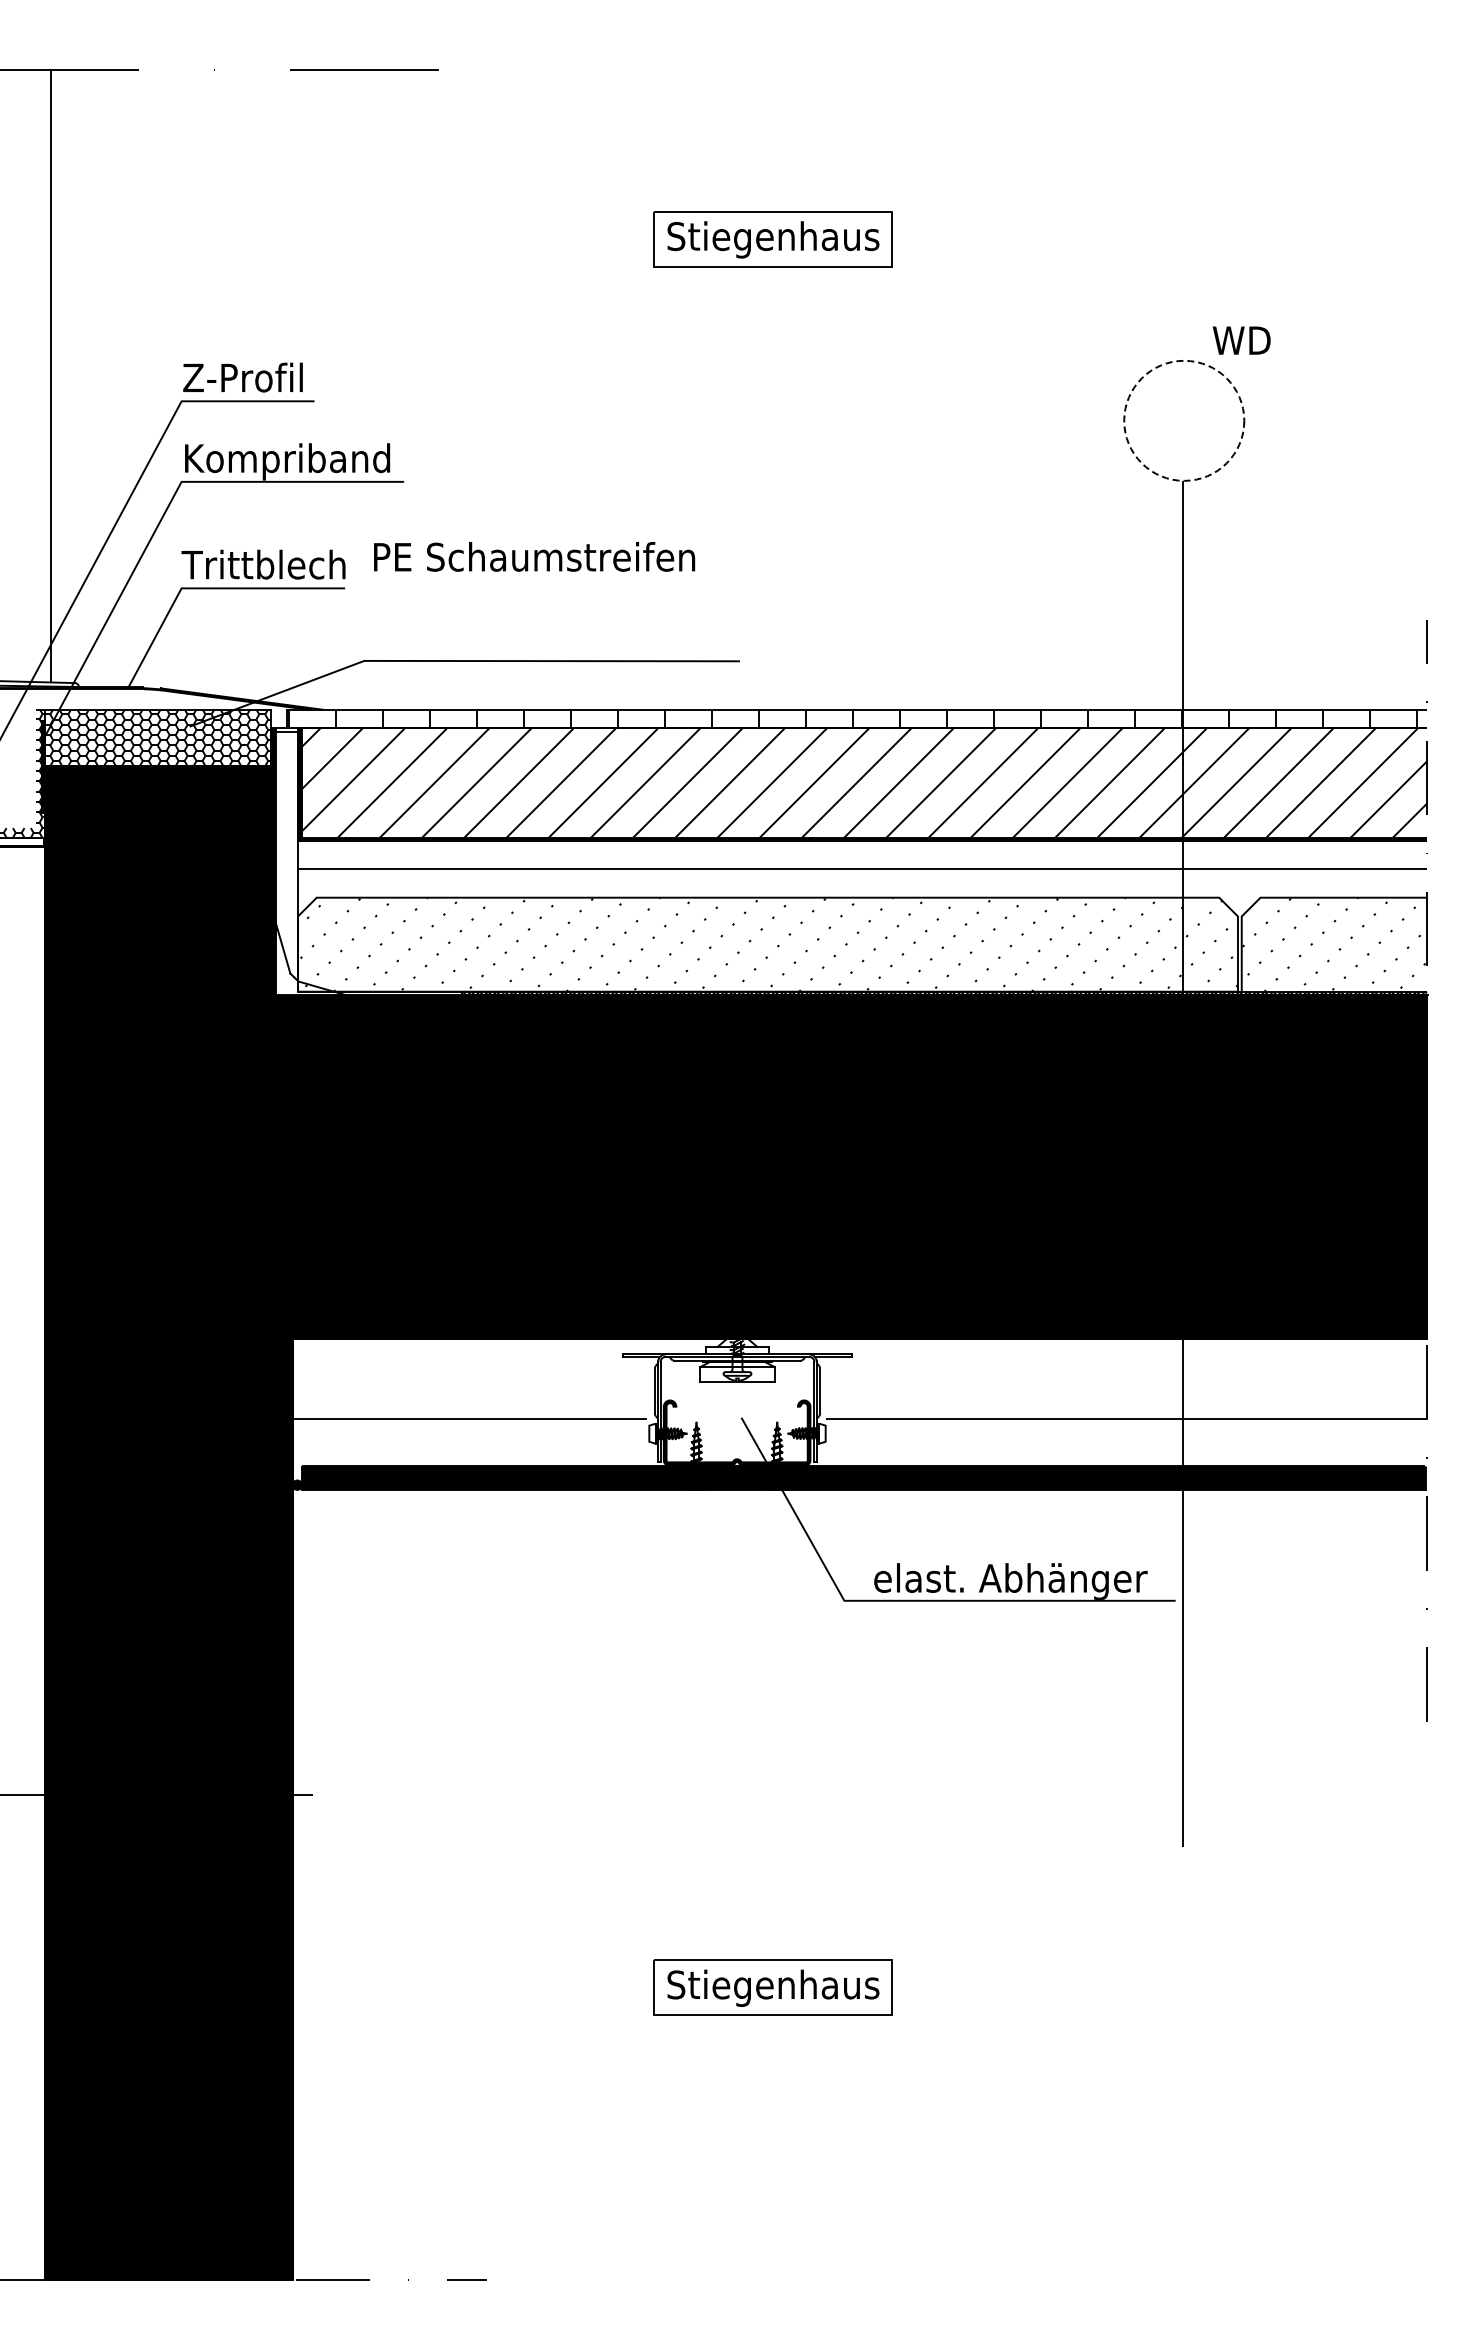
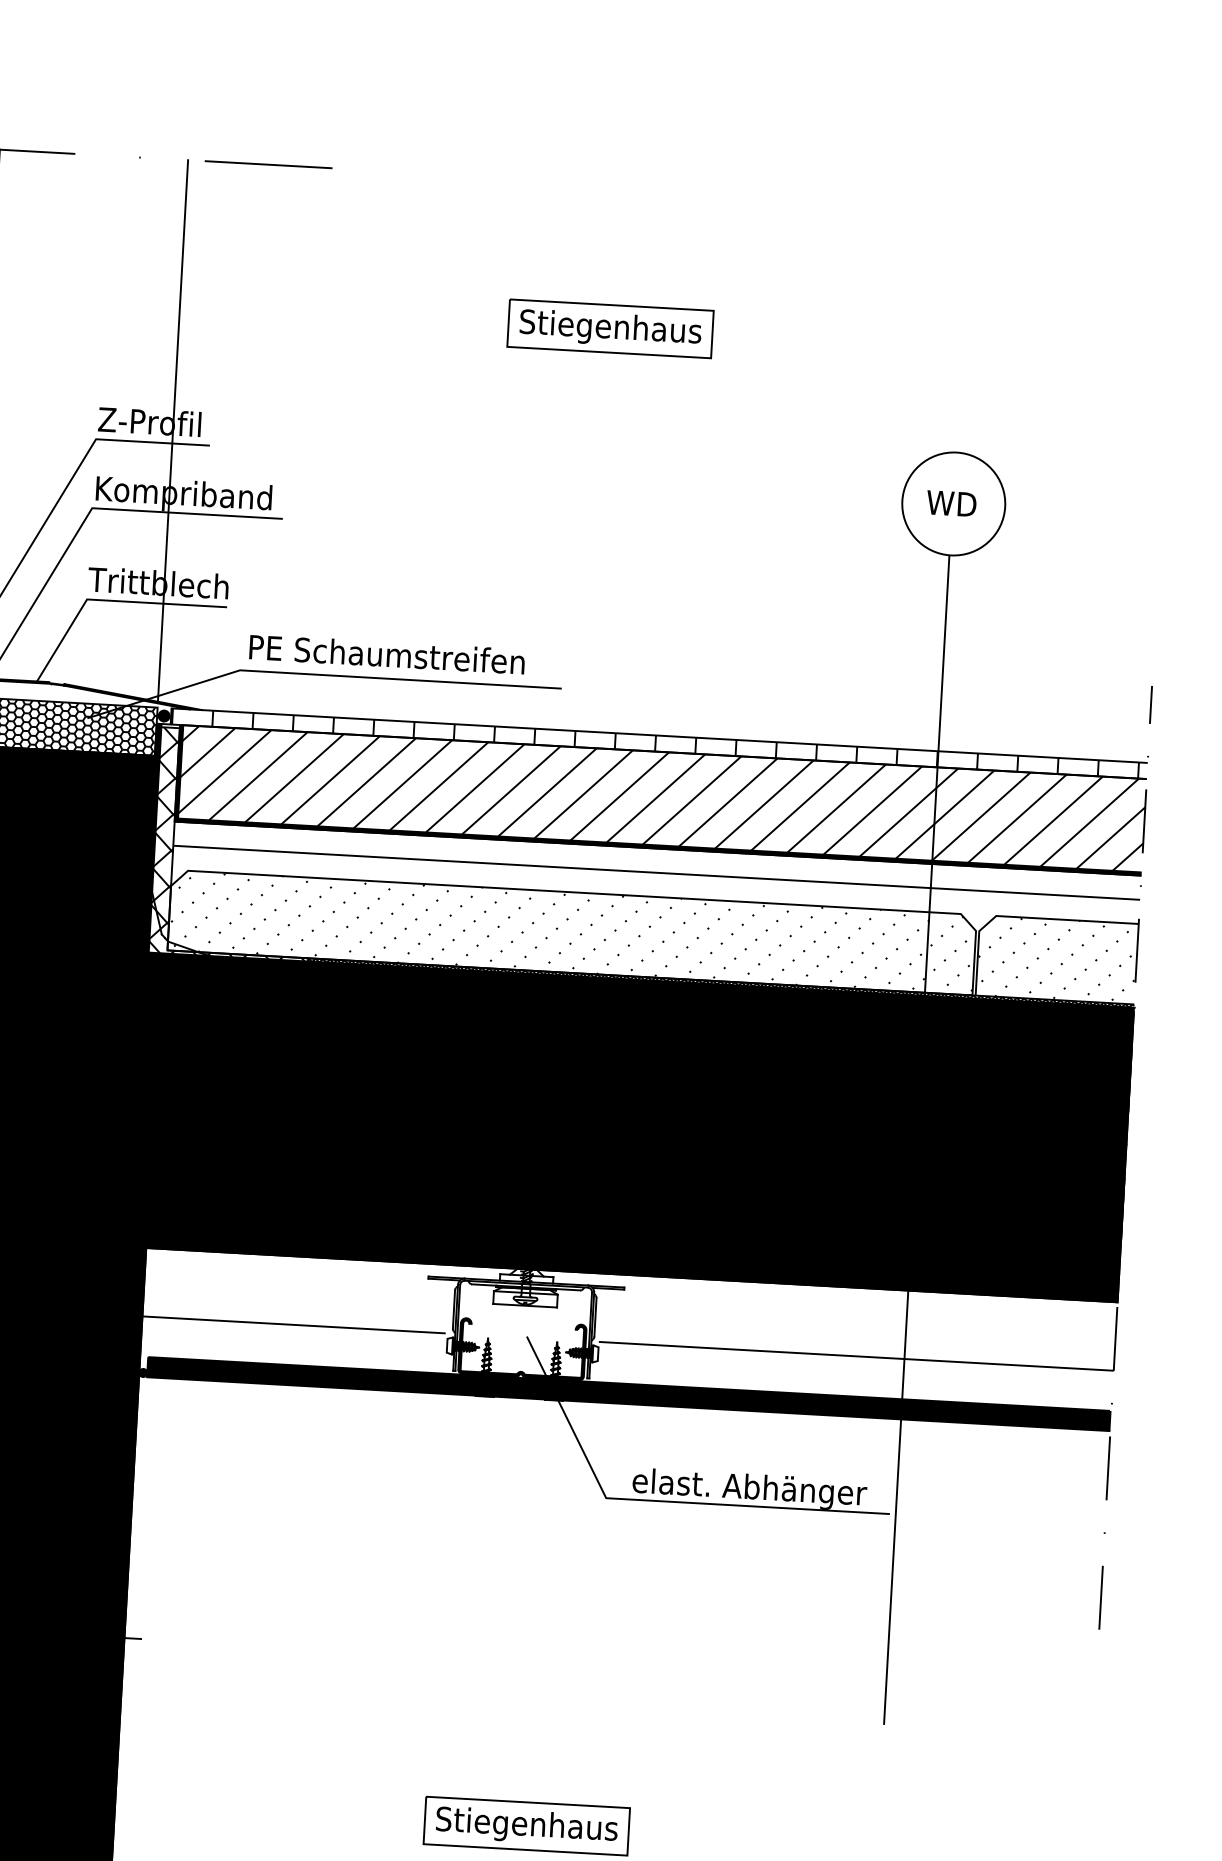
text: (1241, 340) -> (951, 503), moved
line: (270, 386) -> (172, 430), added
circle: (1184, 420) -> (953, 503), dashed -> solid
text: (534, 556) -> (387, 654), moved
fill: (278, 718) -> (163, 715), added
hatch: (368, 866) -> (233, 846), added

